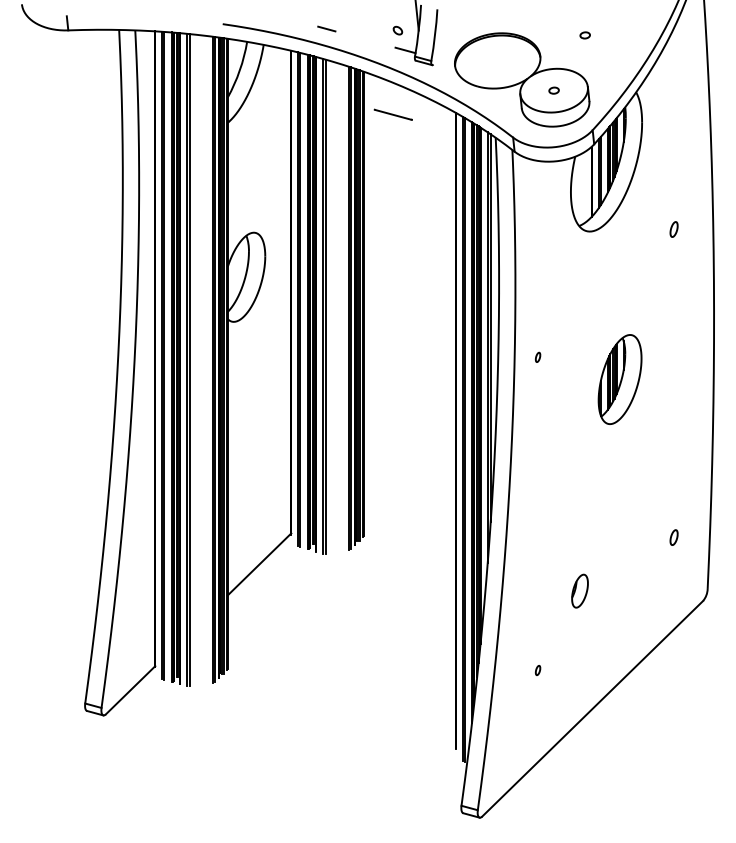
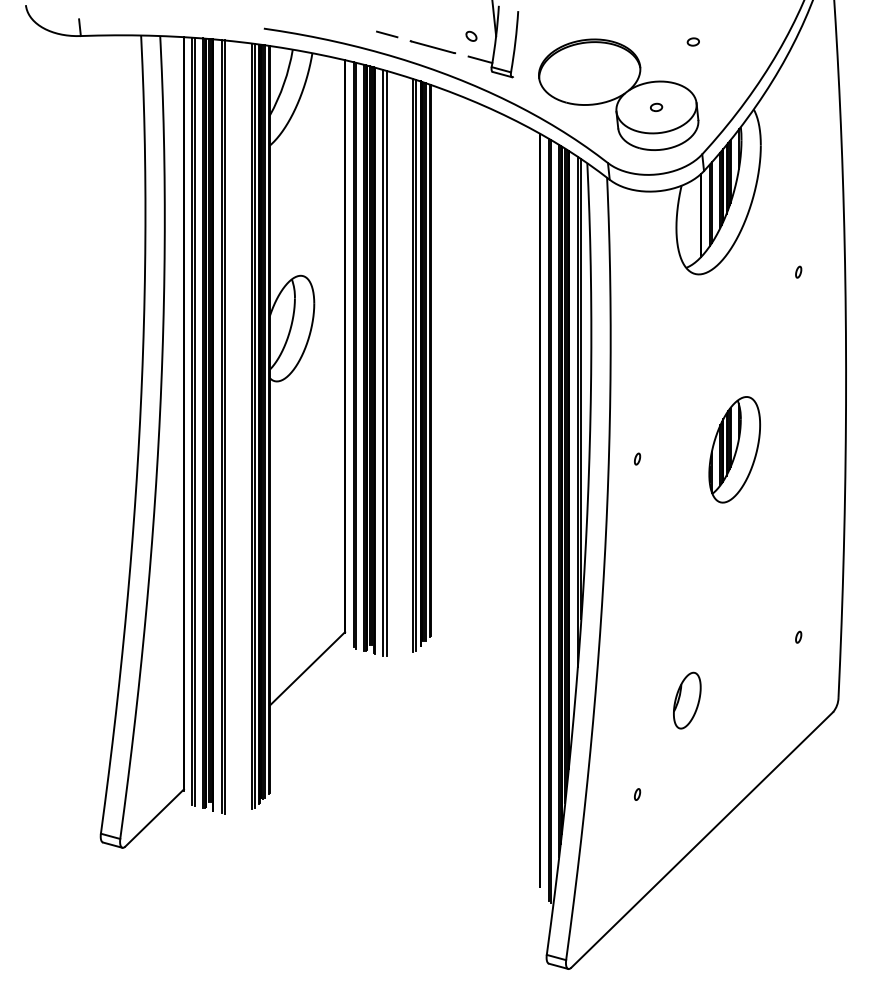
line: (392, 114) -> (431, 46), moved
part: (673, 229) -> (798, 271), size x0.62
part: (537, 356) -> (636, 458), moved
part: (673, 537) -> (798, 636), size x0.62
part: (579, 590) -> (686, 699), size x1.43

